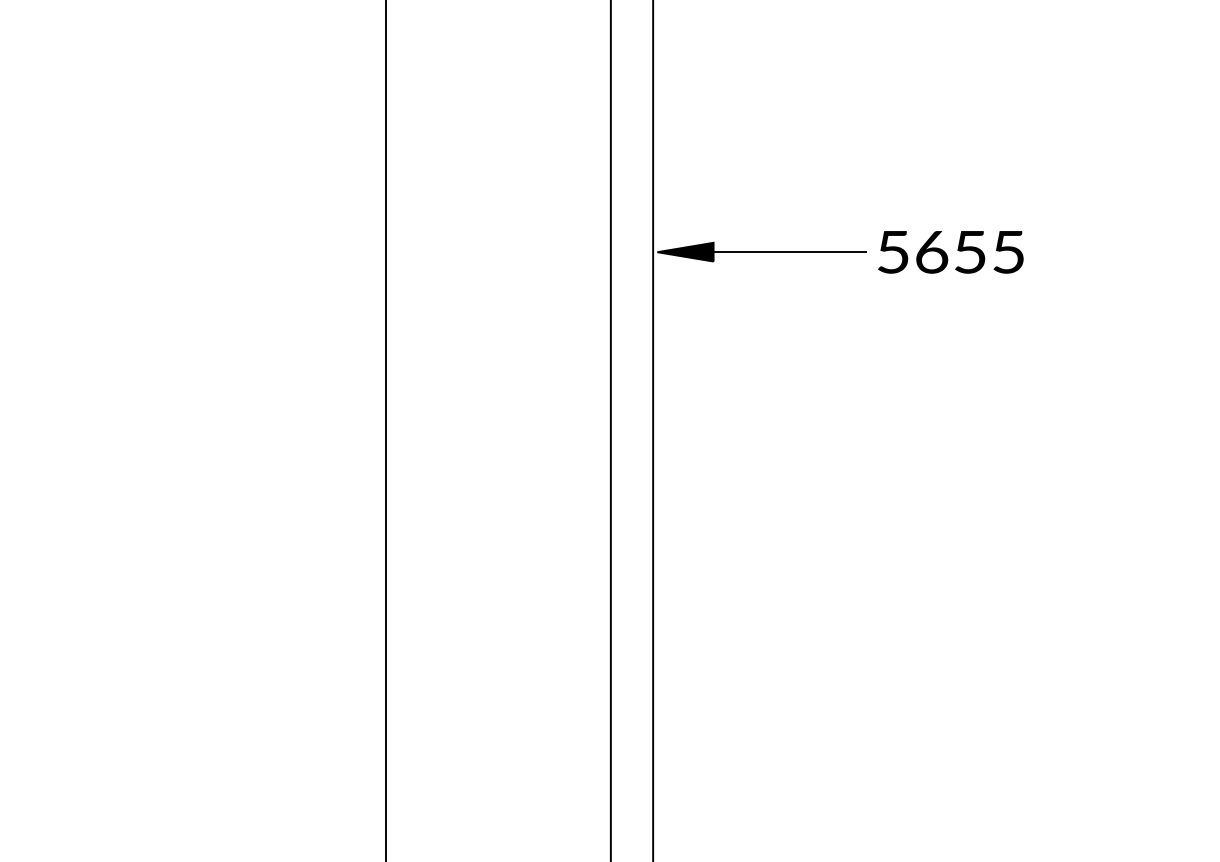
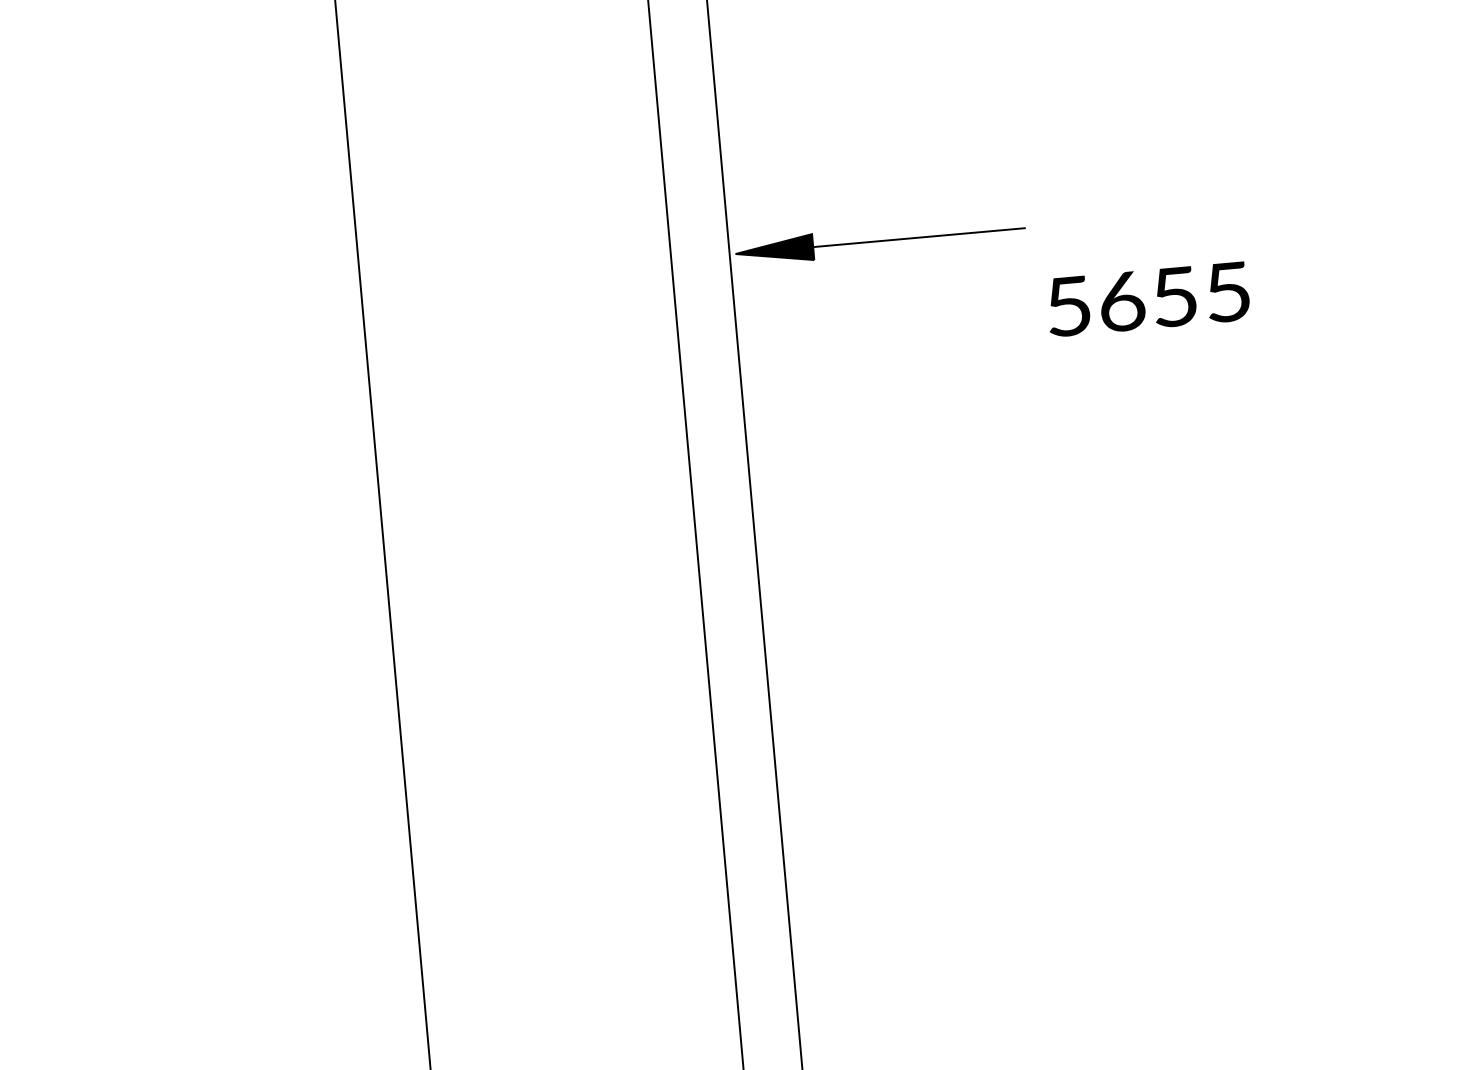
text: (950, 252) -> (1147, 299), moved

